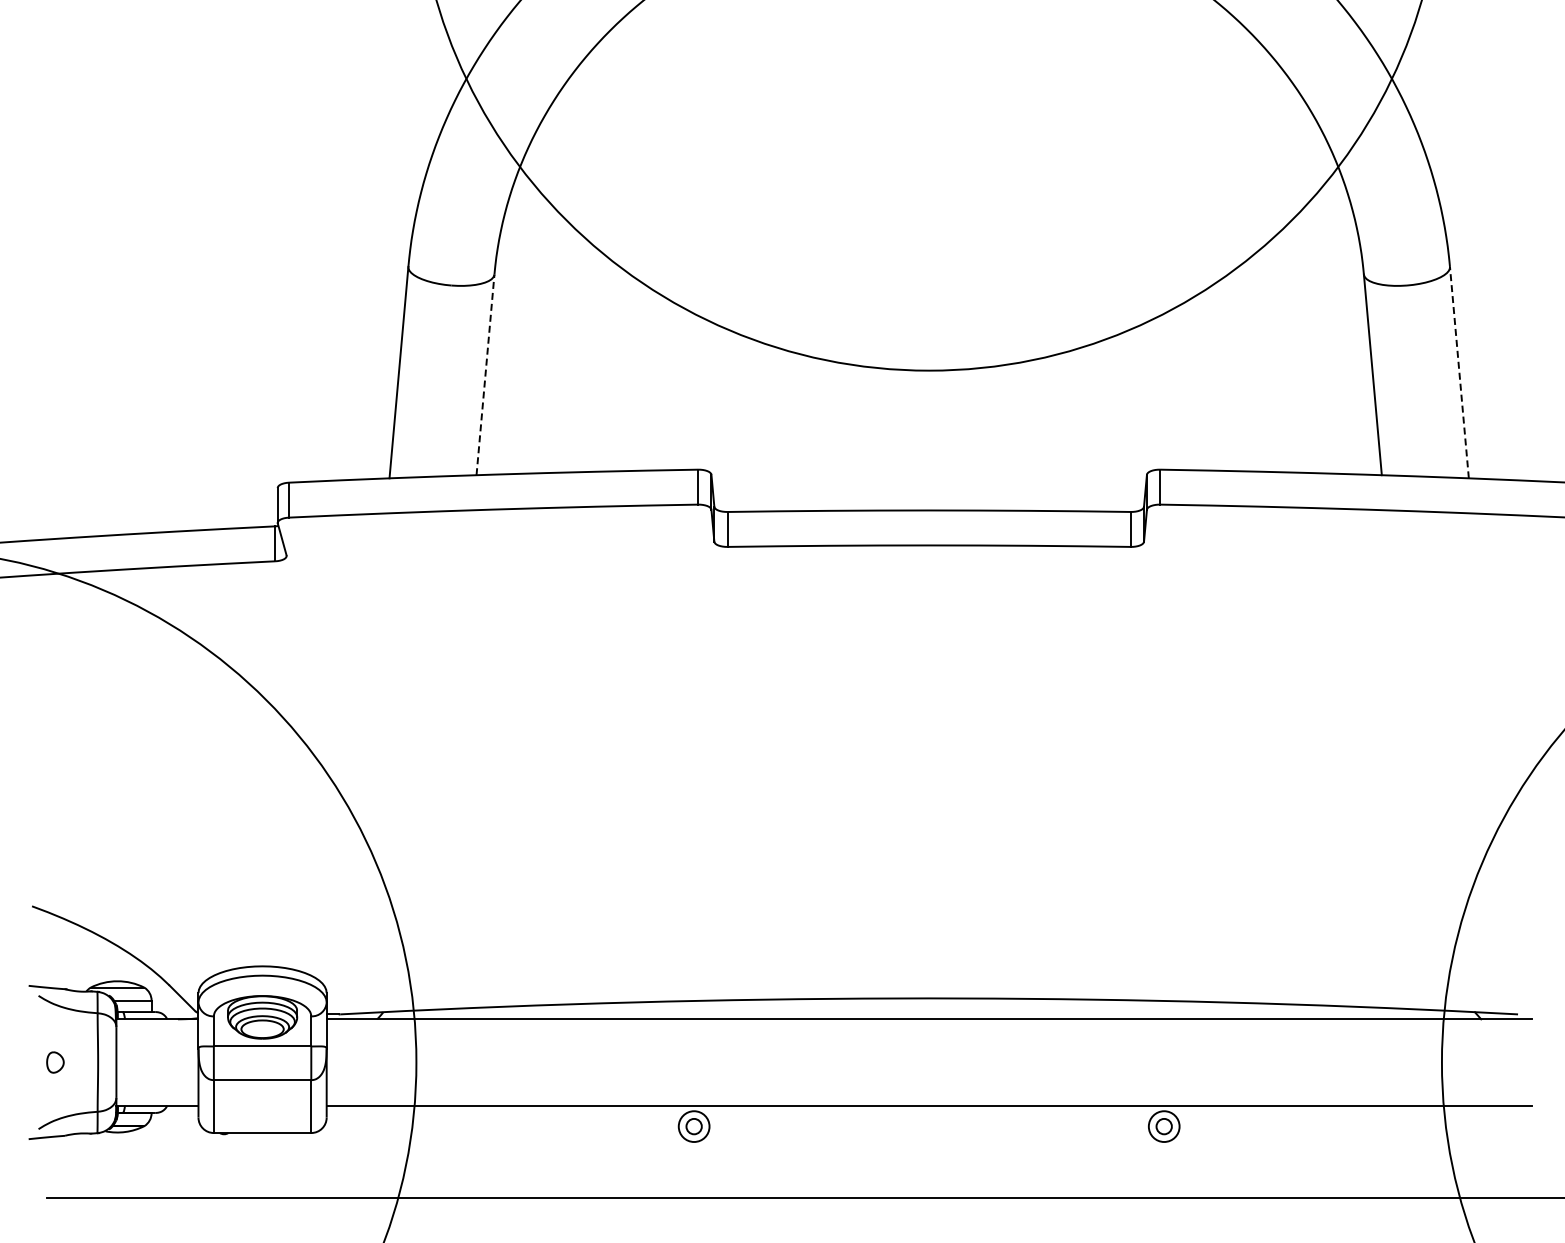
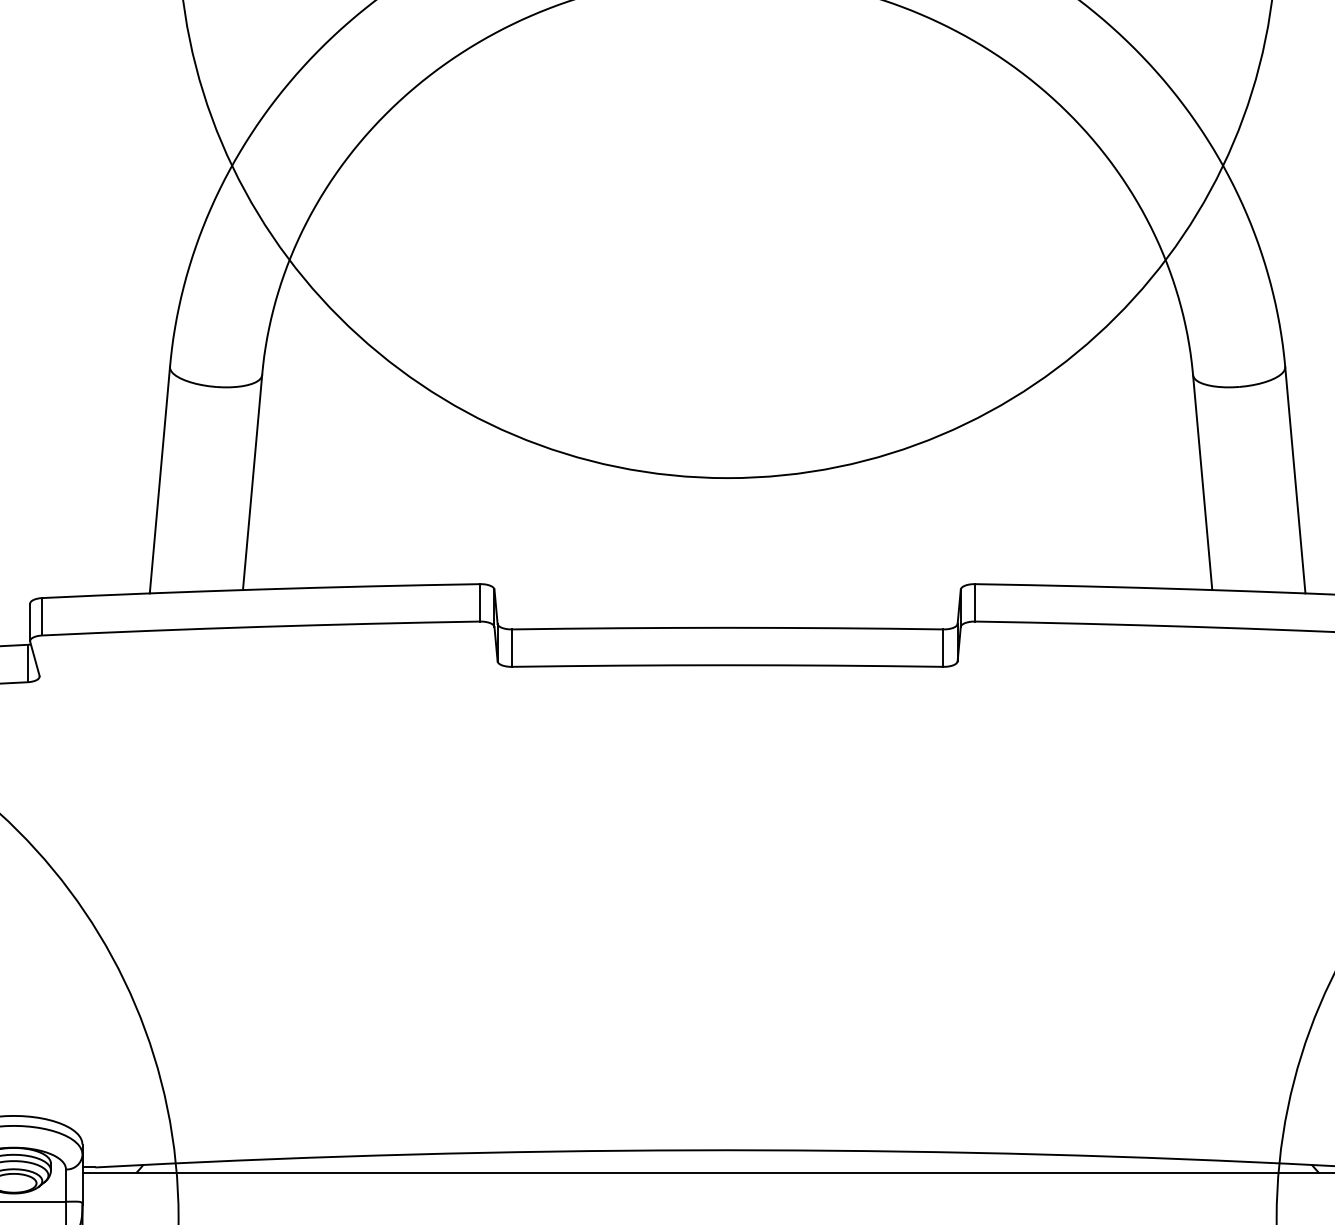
line: (1459, 372) -> (1295, 480), dashed -> solid
line: (485, 374) -> (252, 482), dashed -> solid

